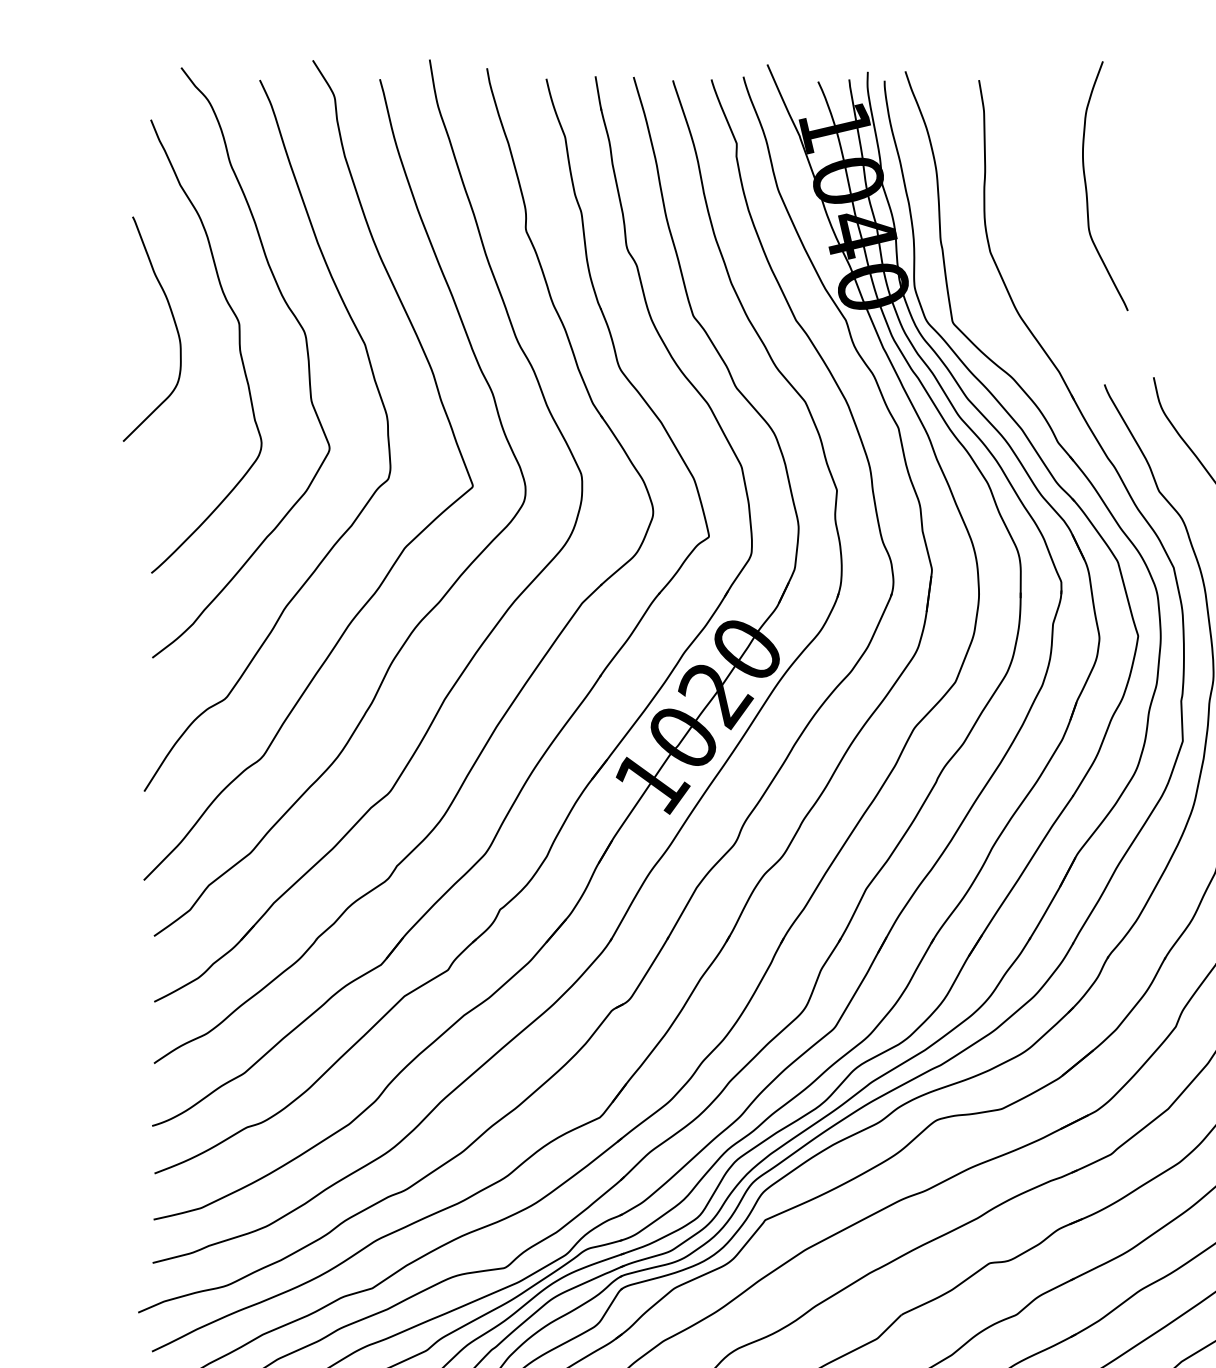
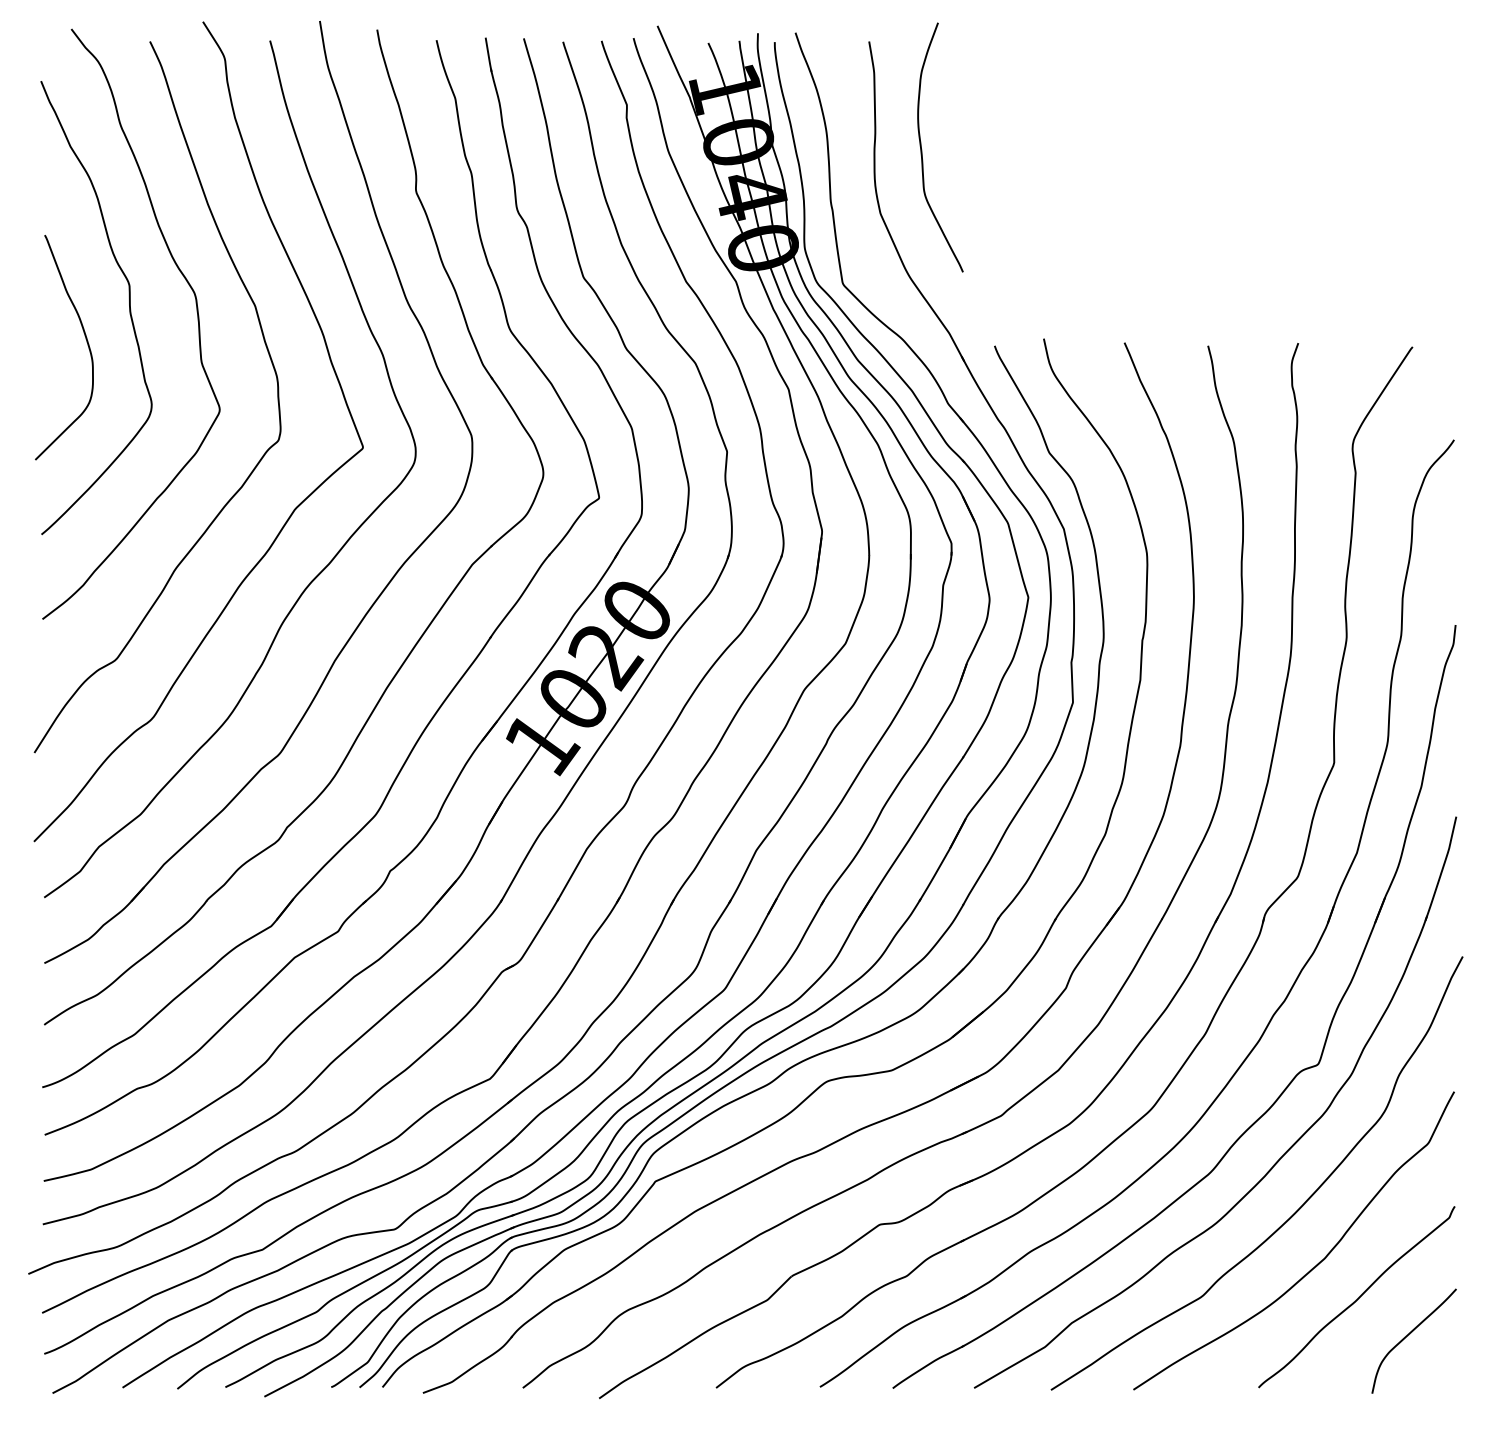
curve: (1087, 188) -> (922, 149), moved
curve: (173, 321) -> (85, 339), moved

